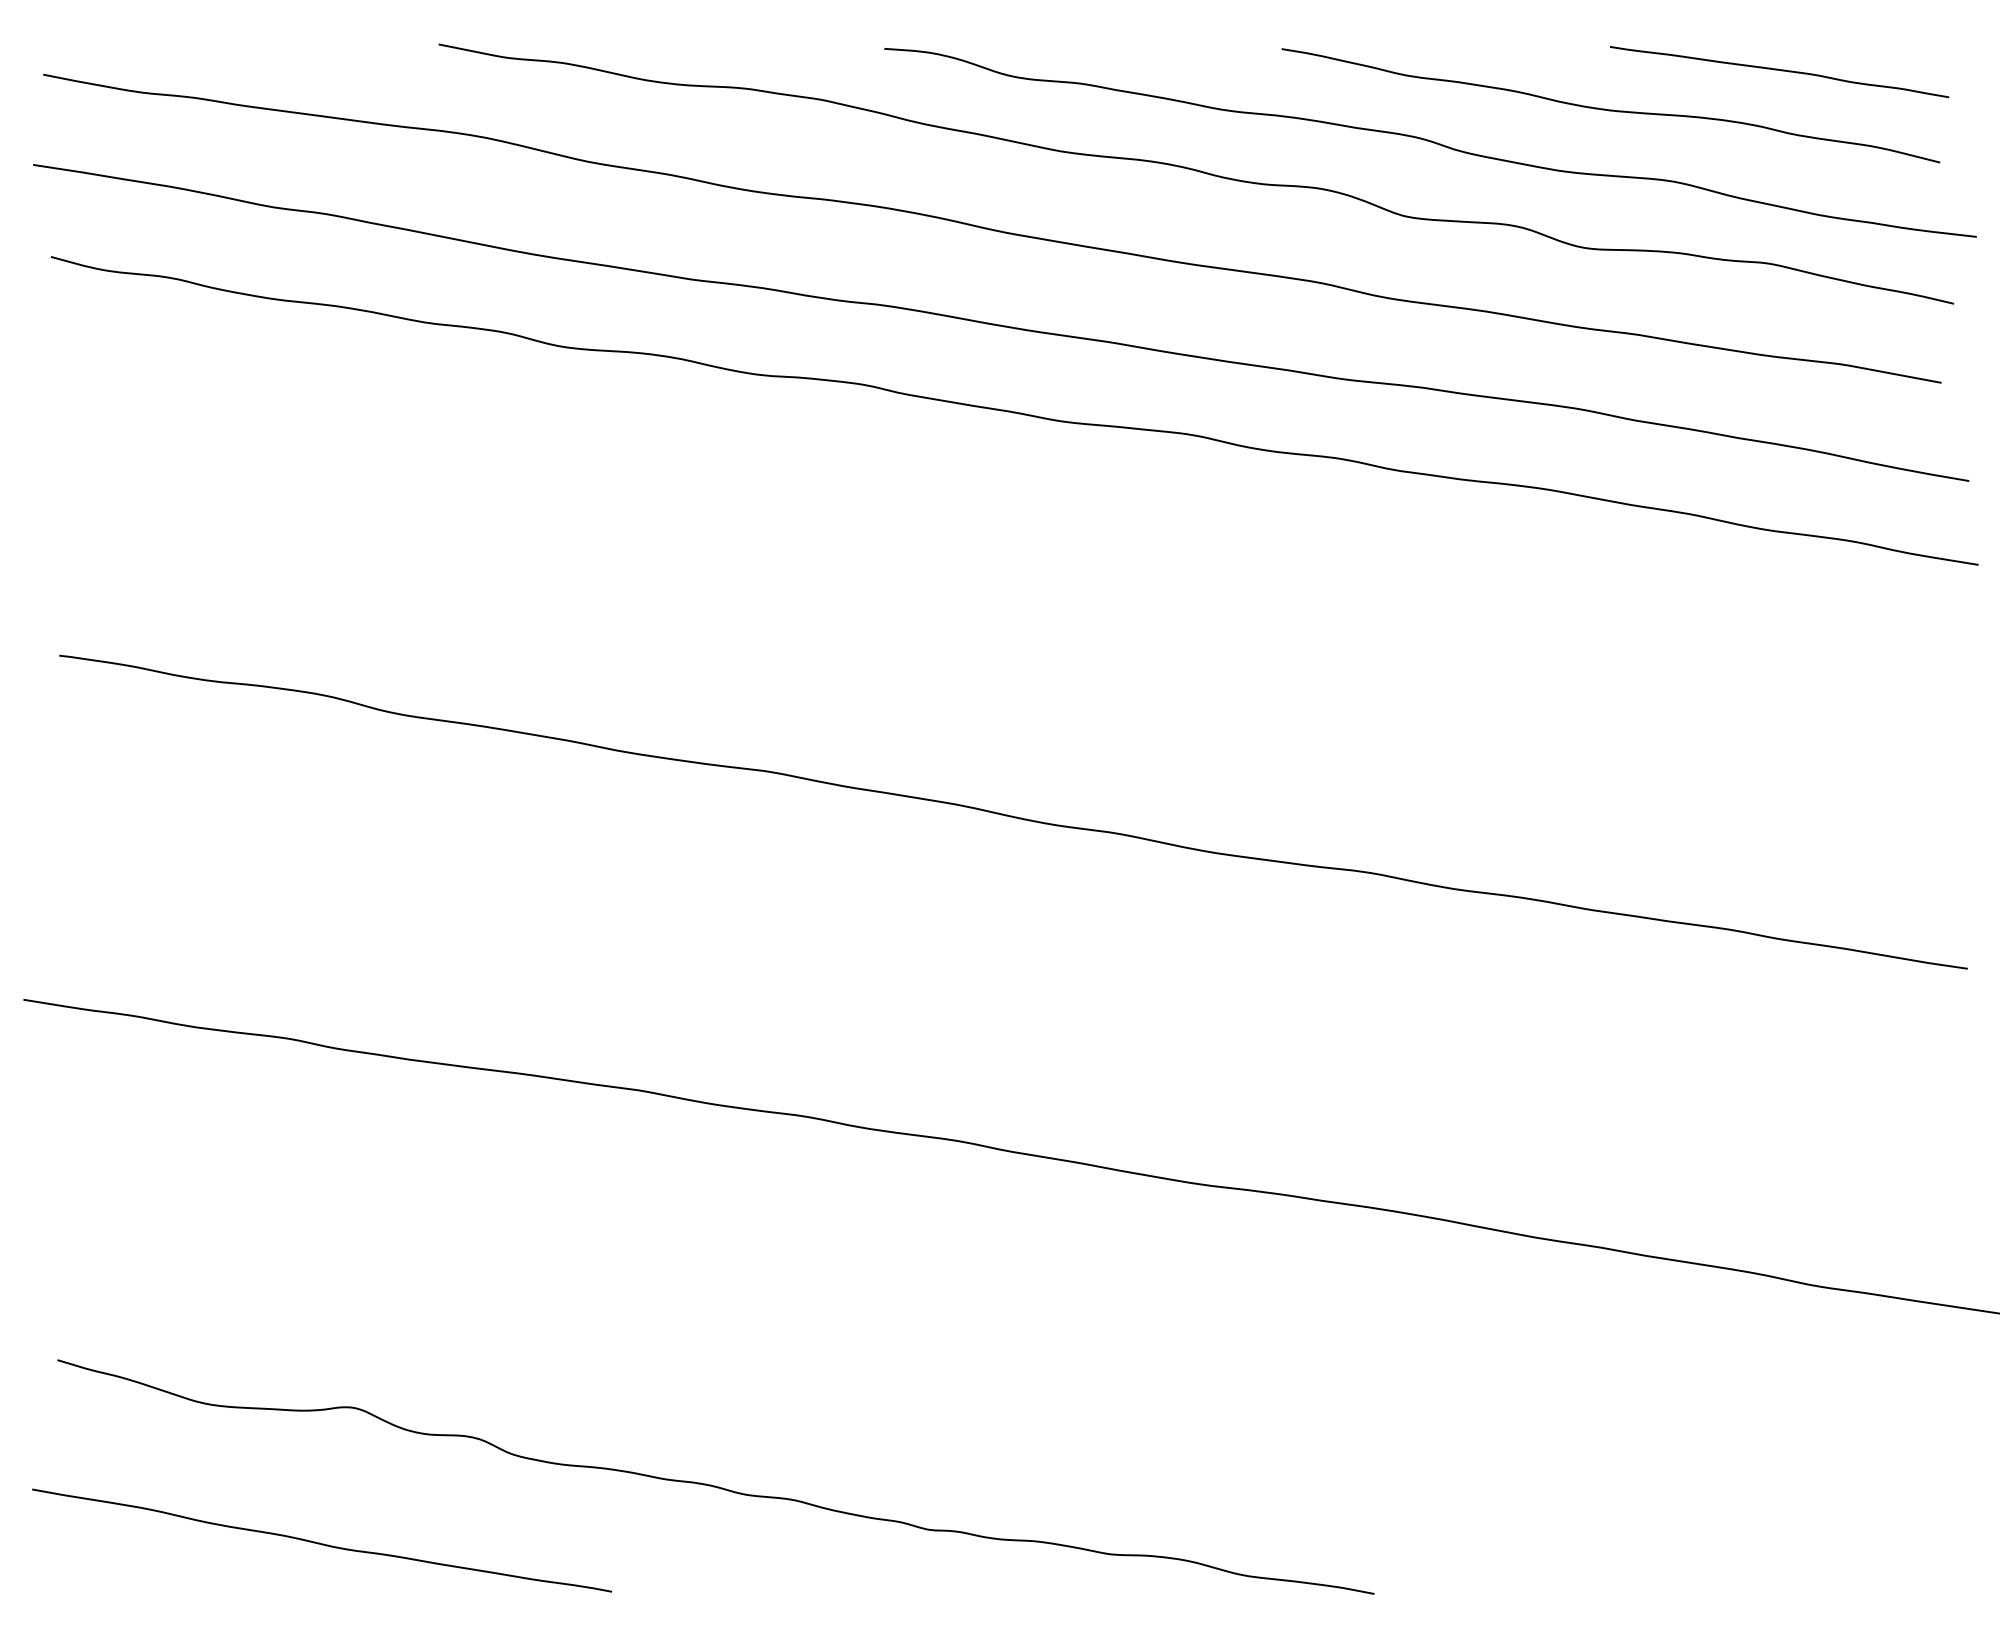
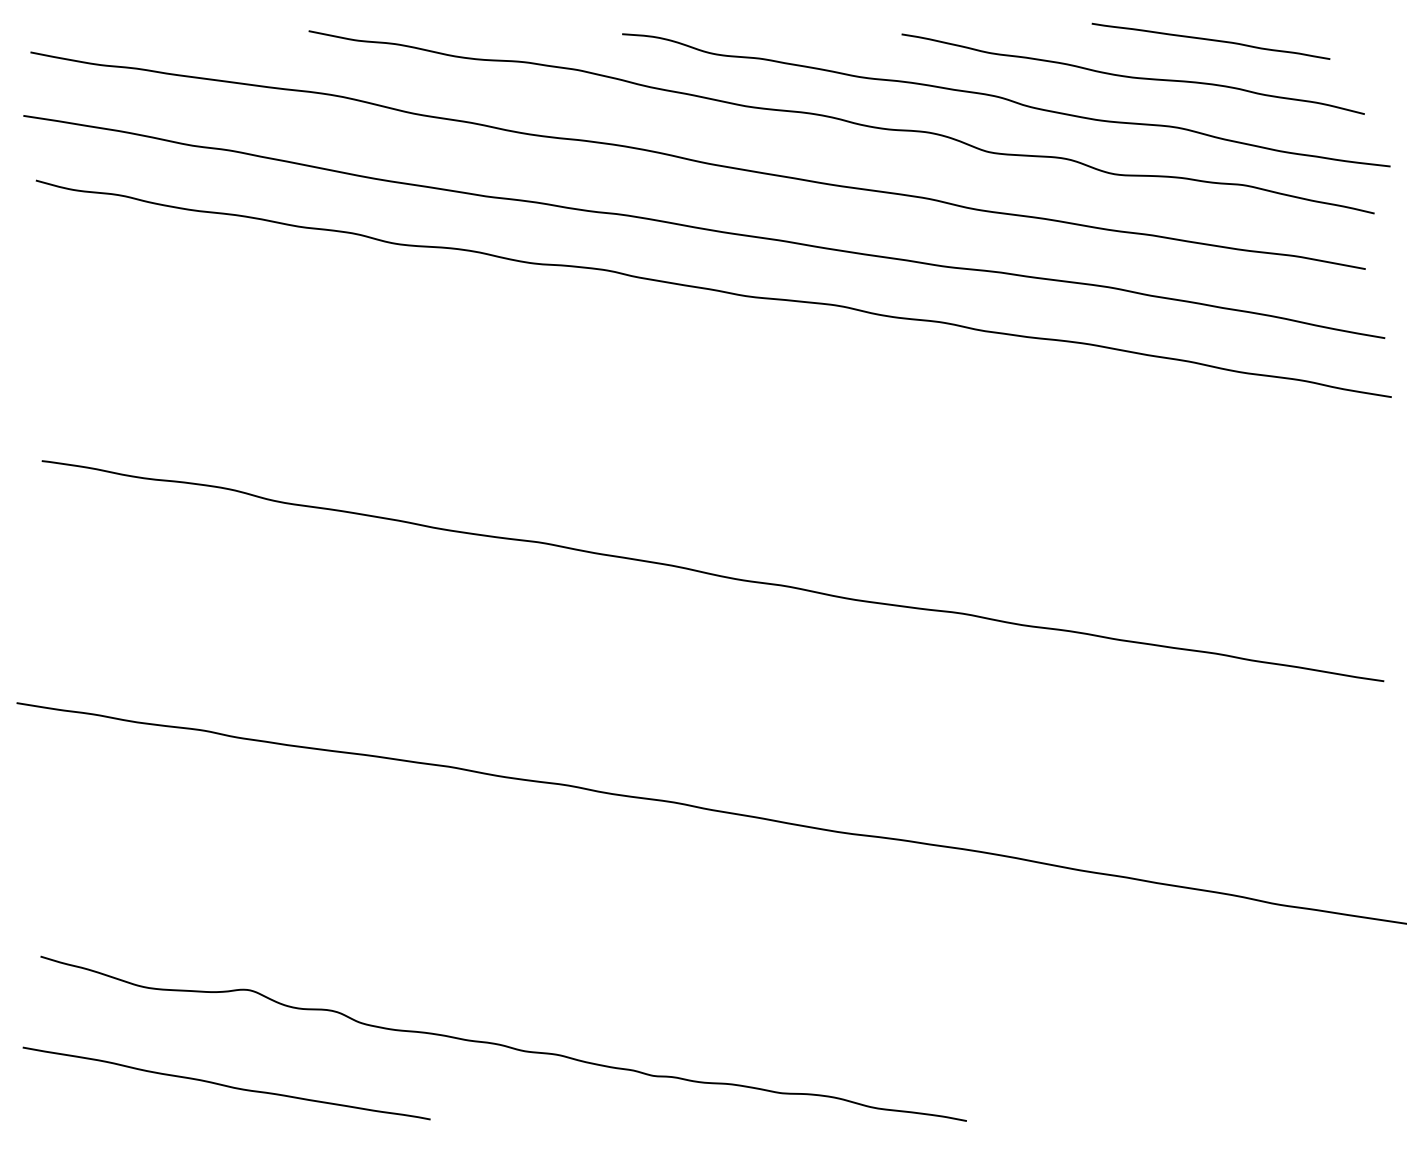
curve: (1779, 70) -> (1211, 40), moved

